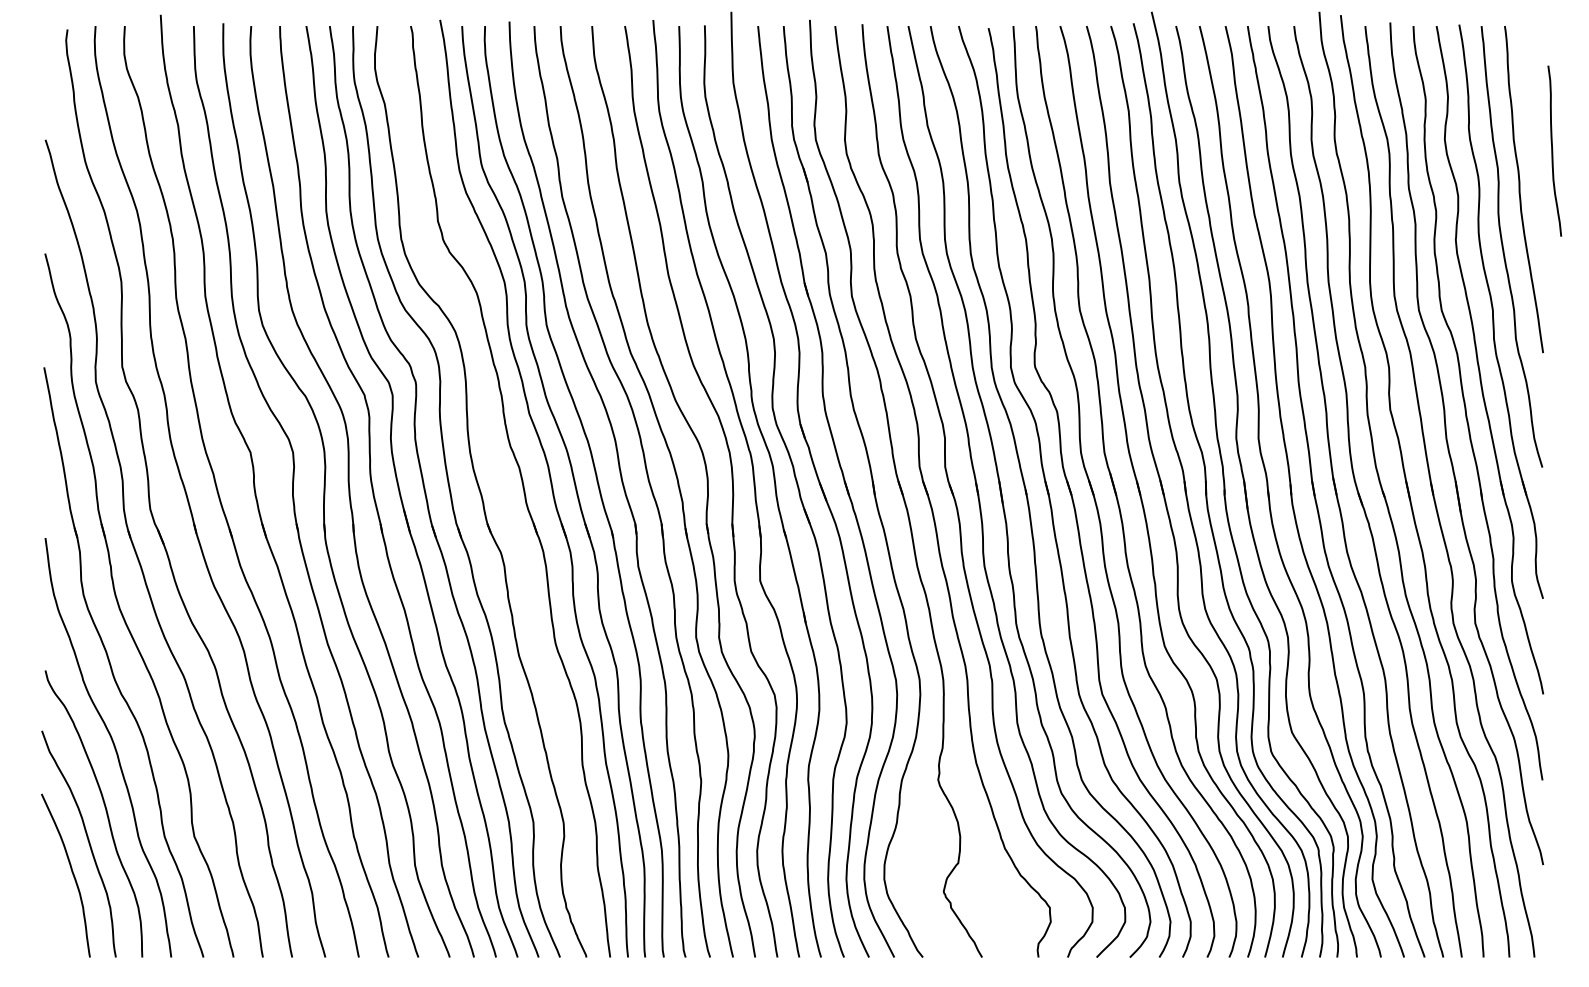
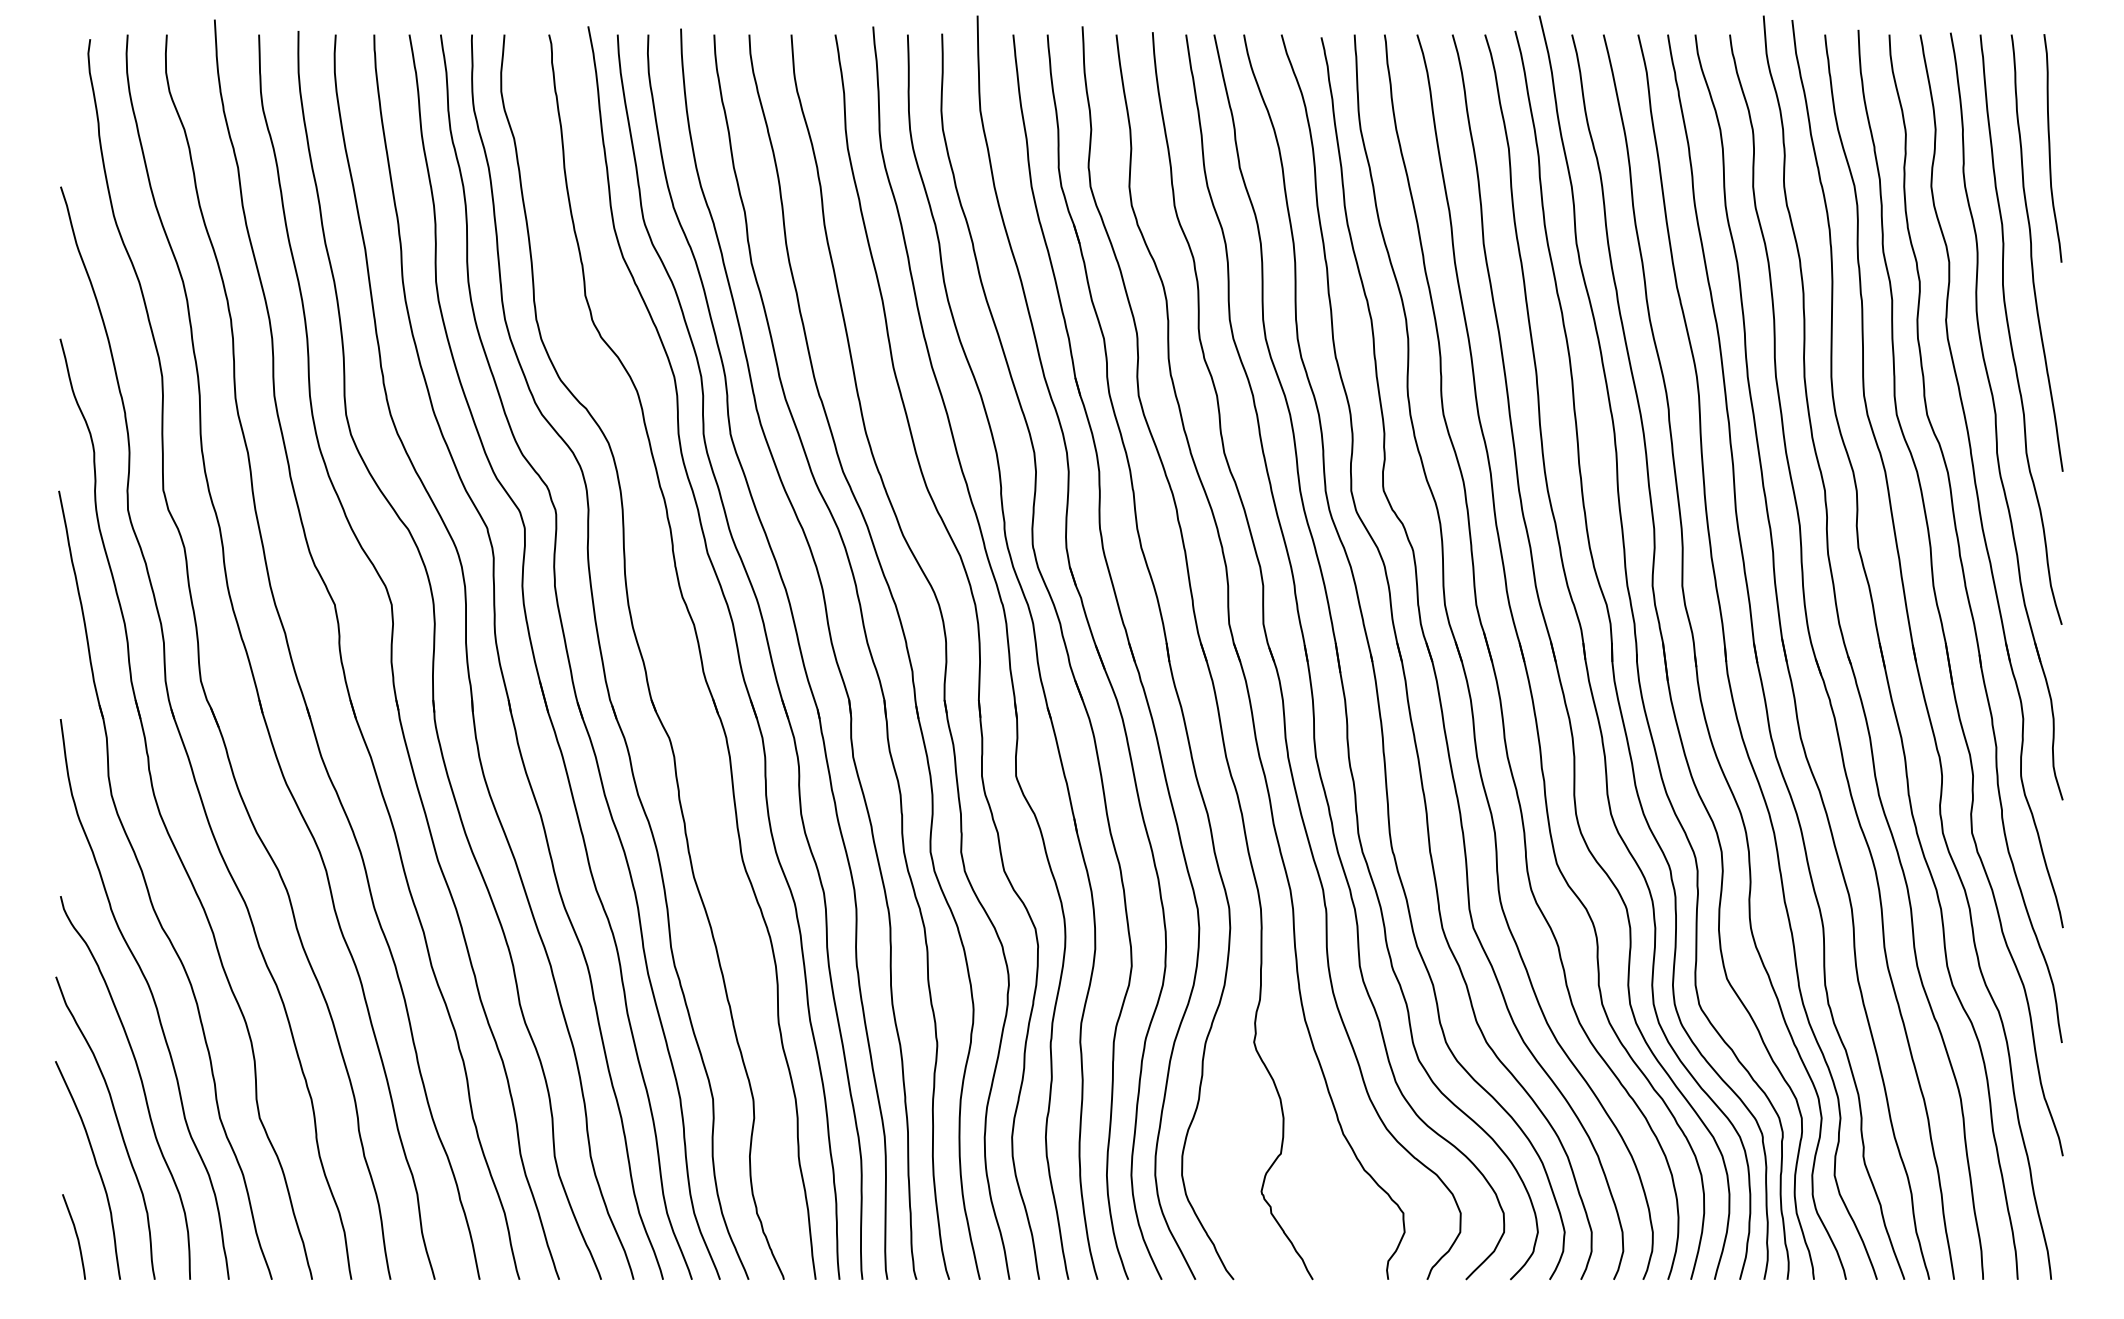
curve: (1553, 150) -> (2051, 147), moved
curve: (56, 924) -> (75, 1235), added

